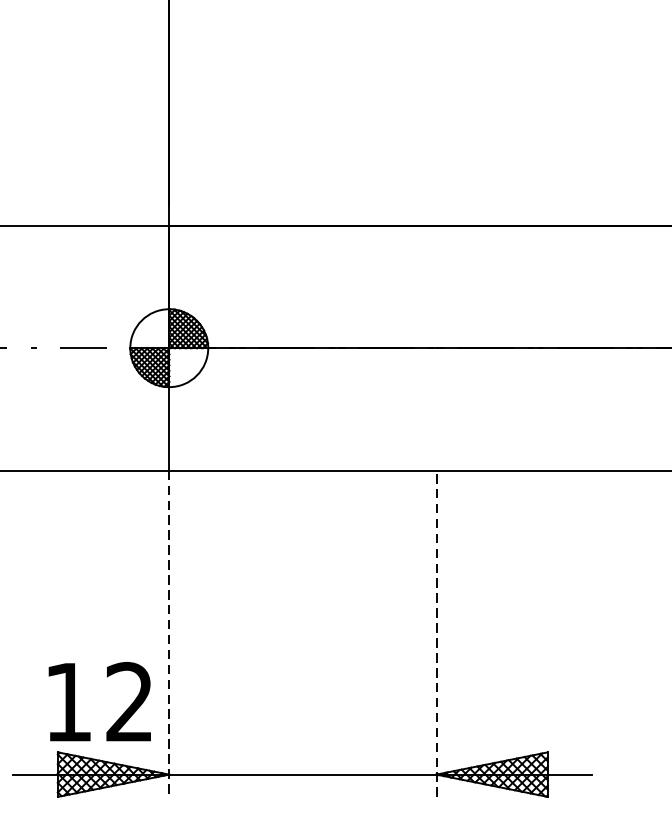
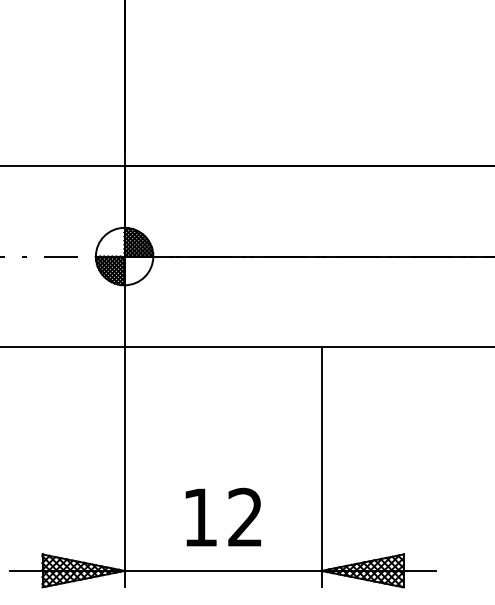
line: (436, 632) -> (321, 466), dashed -> solid
line: (169, 634) -> (124, 467), dashed -> solid
text: (99, 700) -> (223, 516), moved

